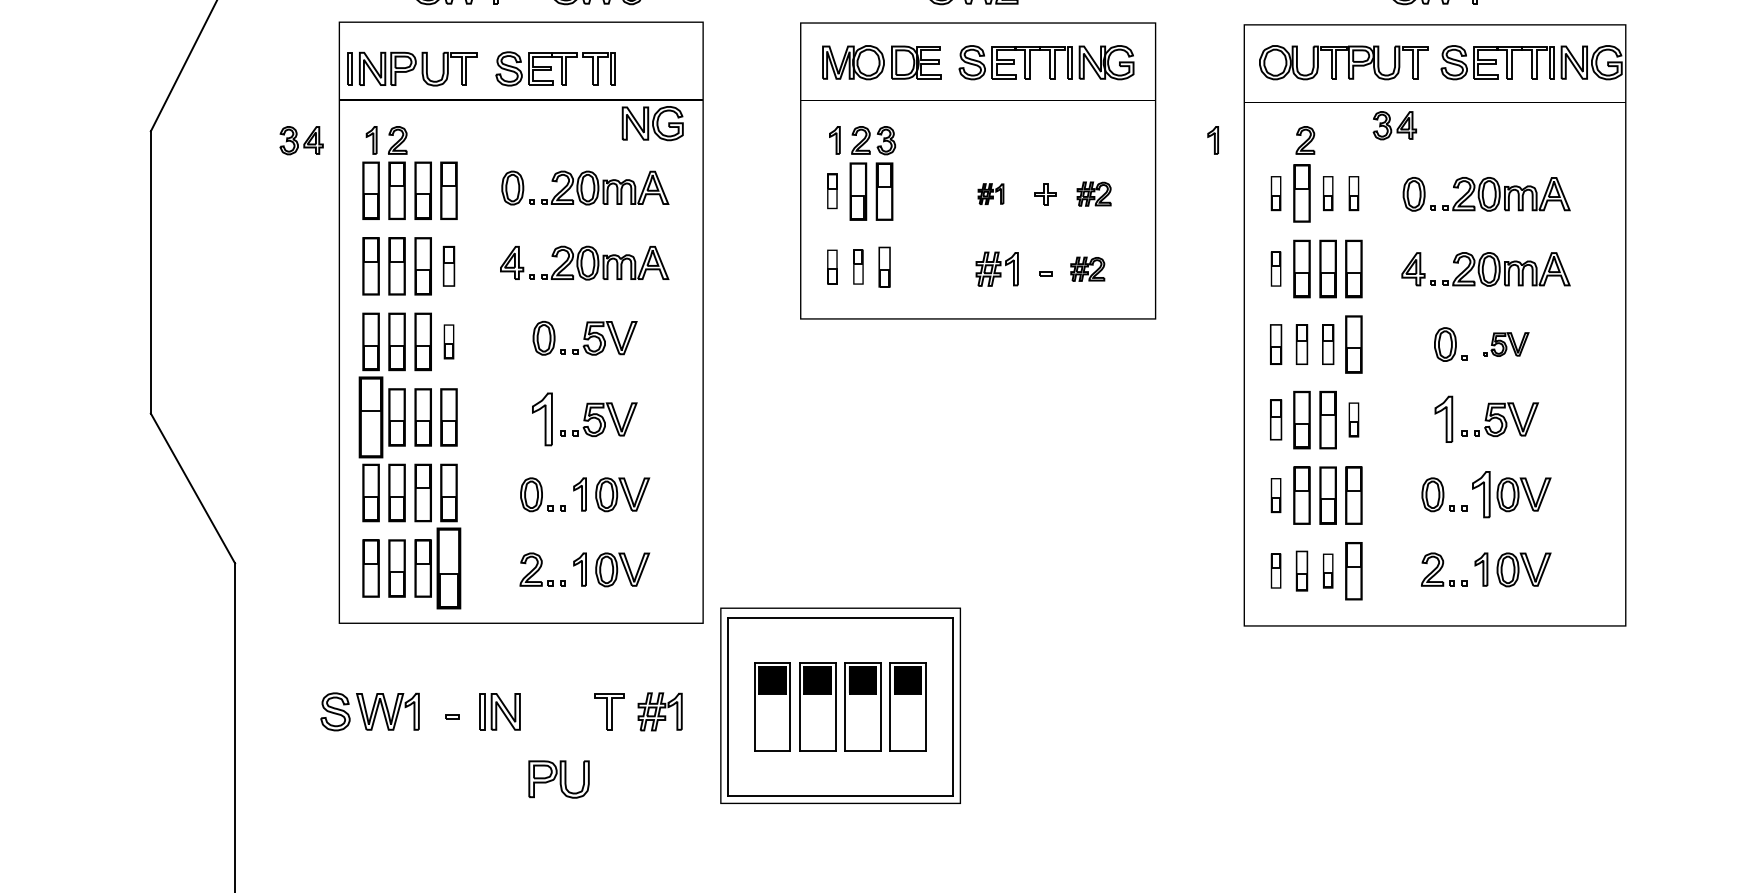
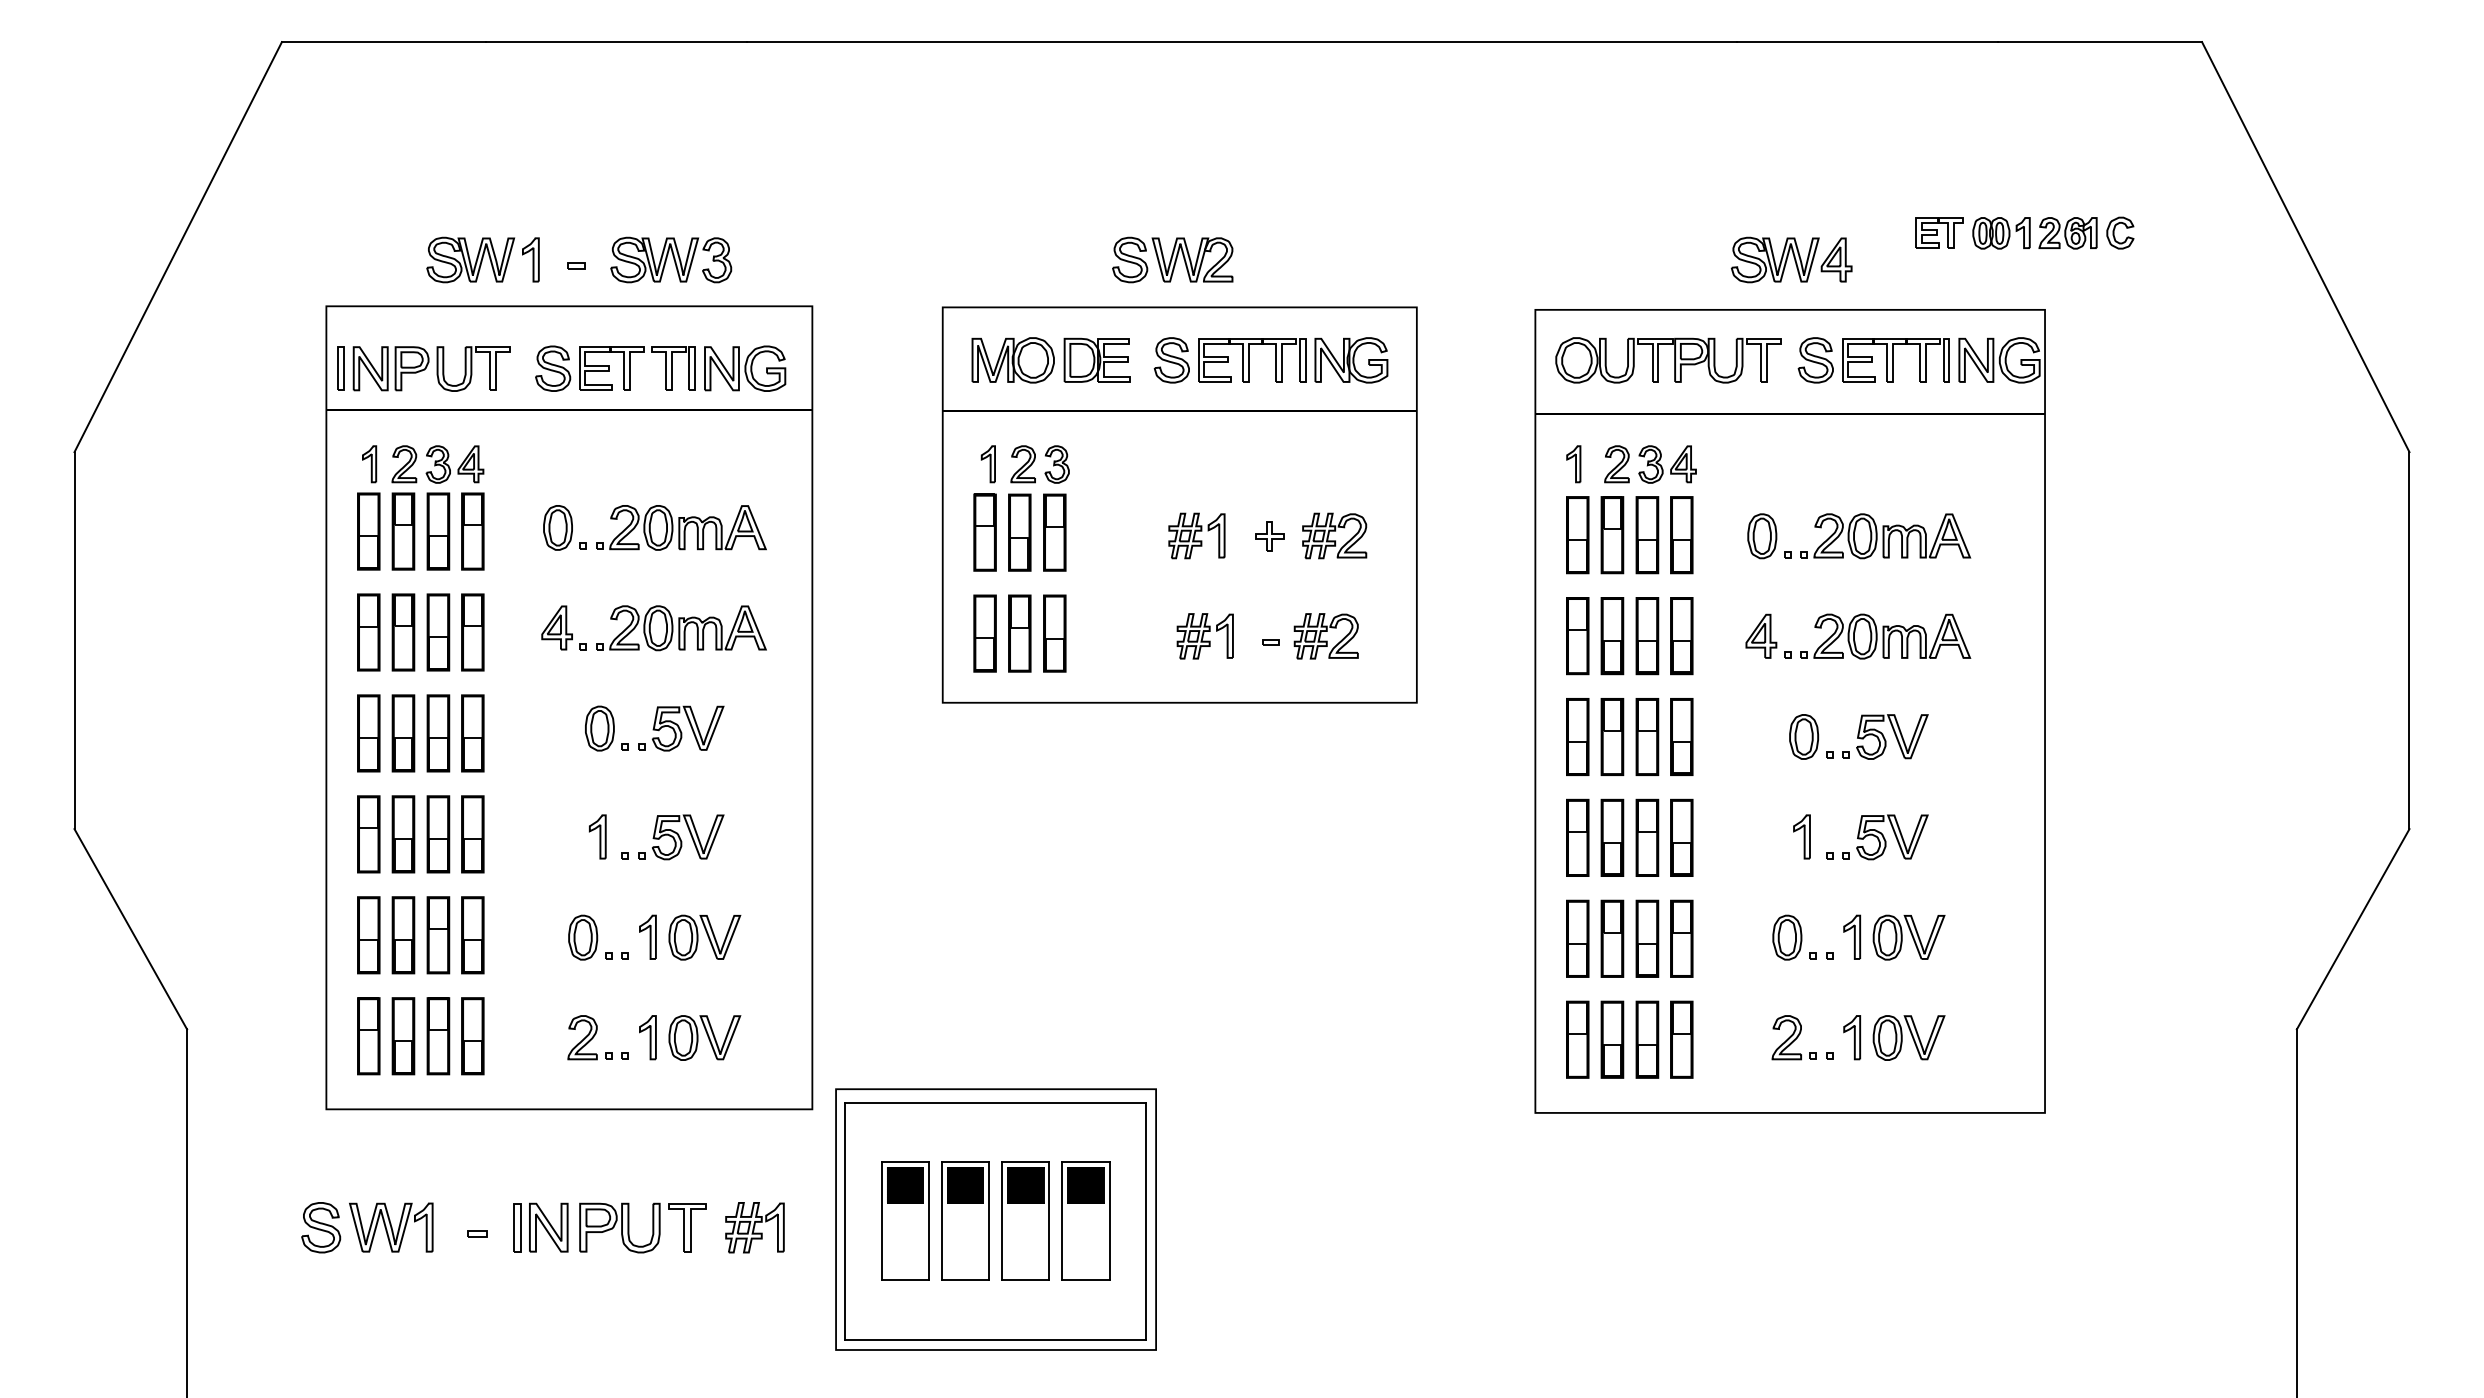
part: (653, 123) -> (745, 368), moved
part: (1394, 125) -> (1667, 464), moved
part: (301, 140) -> (454, 464), moved
part: (1212, 140) -> (1573, 464), moved
part: (831, 191) -> (984, 532), size x1.67
part: (990, 193) -> (1196, 535), size x1.67
part: (1093, 193) -> (1334, 535), size x1.43
part: (1275, 193) -> (1577, 535), size x1.67
part: (1328, 193) -> (1647, 535), size x1.67
part: (1353, 193) -> (1681, 535), size x1.67
part: (448, 266) -> (472, 632), size x1.43
part: (831, 267) -> (984, 633), size x1.67
part: (858, 267) -> (1019, 633), size x1.67
part: (884, 267) -> (1054, 633), size x1.43
part: (1087, 269) -> (1325, 636), size x1.43
part: (1275, 269) -> (1577, 636), size x1.67
part: (448, 341) -> (472, 733), size x1.67
part: (1275, 344) -> (1577, 736), size x1.43
part: (1302, 344) -> (1612, 736), size x1.43
part: (1328, 344) -> (1647, 736), size x1.43
part: (1506, 344) -> (1885, 736), size x1.43
part: (370, 417) -> (368, 834), size x0.71
part: (542, 419) -> (597, 836), size x0.62
part: (1275, 419) -> (1577, 837), size x1.43
part: (1353, 419) -> (1681, 837), size x1.67
part: (1443, 419) -> (1801, 836), size x0.71
part: (1481, 493) -> (1852, 936), size x0.71
part: (1275, 495) -> (1577, 938), size x1.67
part: (448, 568) -> (472, 1036), size x0.71
part: (1275, 571) -> (1577, 1039), size x1.67
part: (1302, 571) -> (1612, 1039), size x1.43
part: (1328, 571) -> (1647, 1039), size x1.67
part: (558, 779) -> (619, 1227), moved

